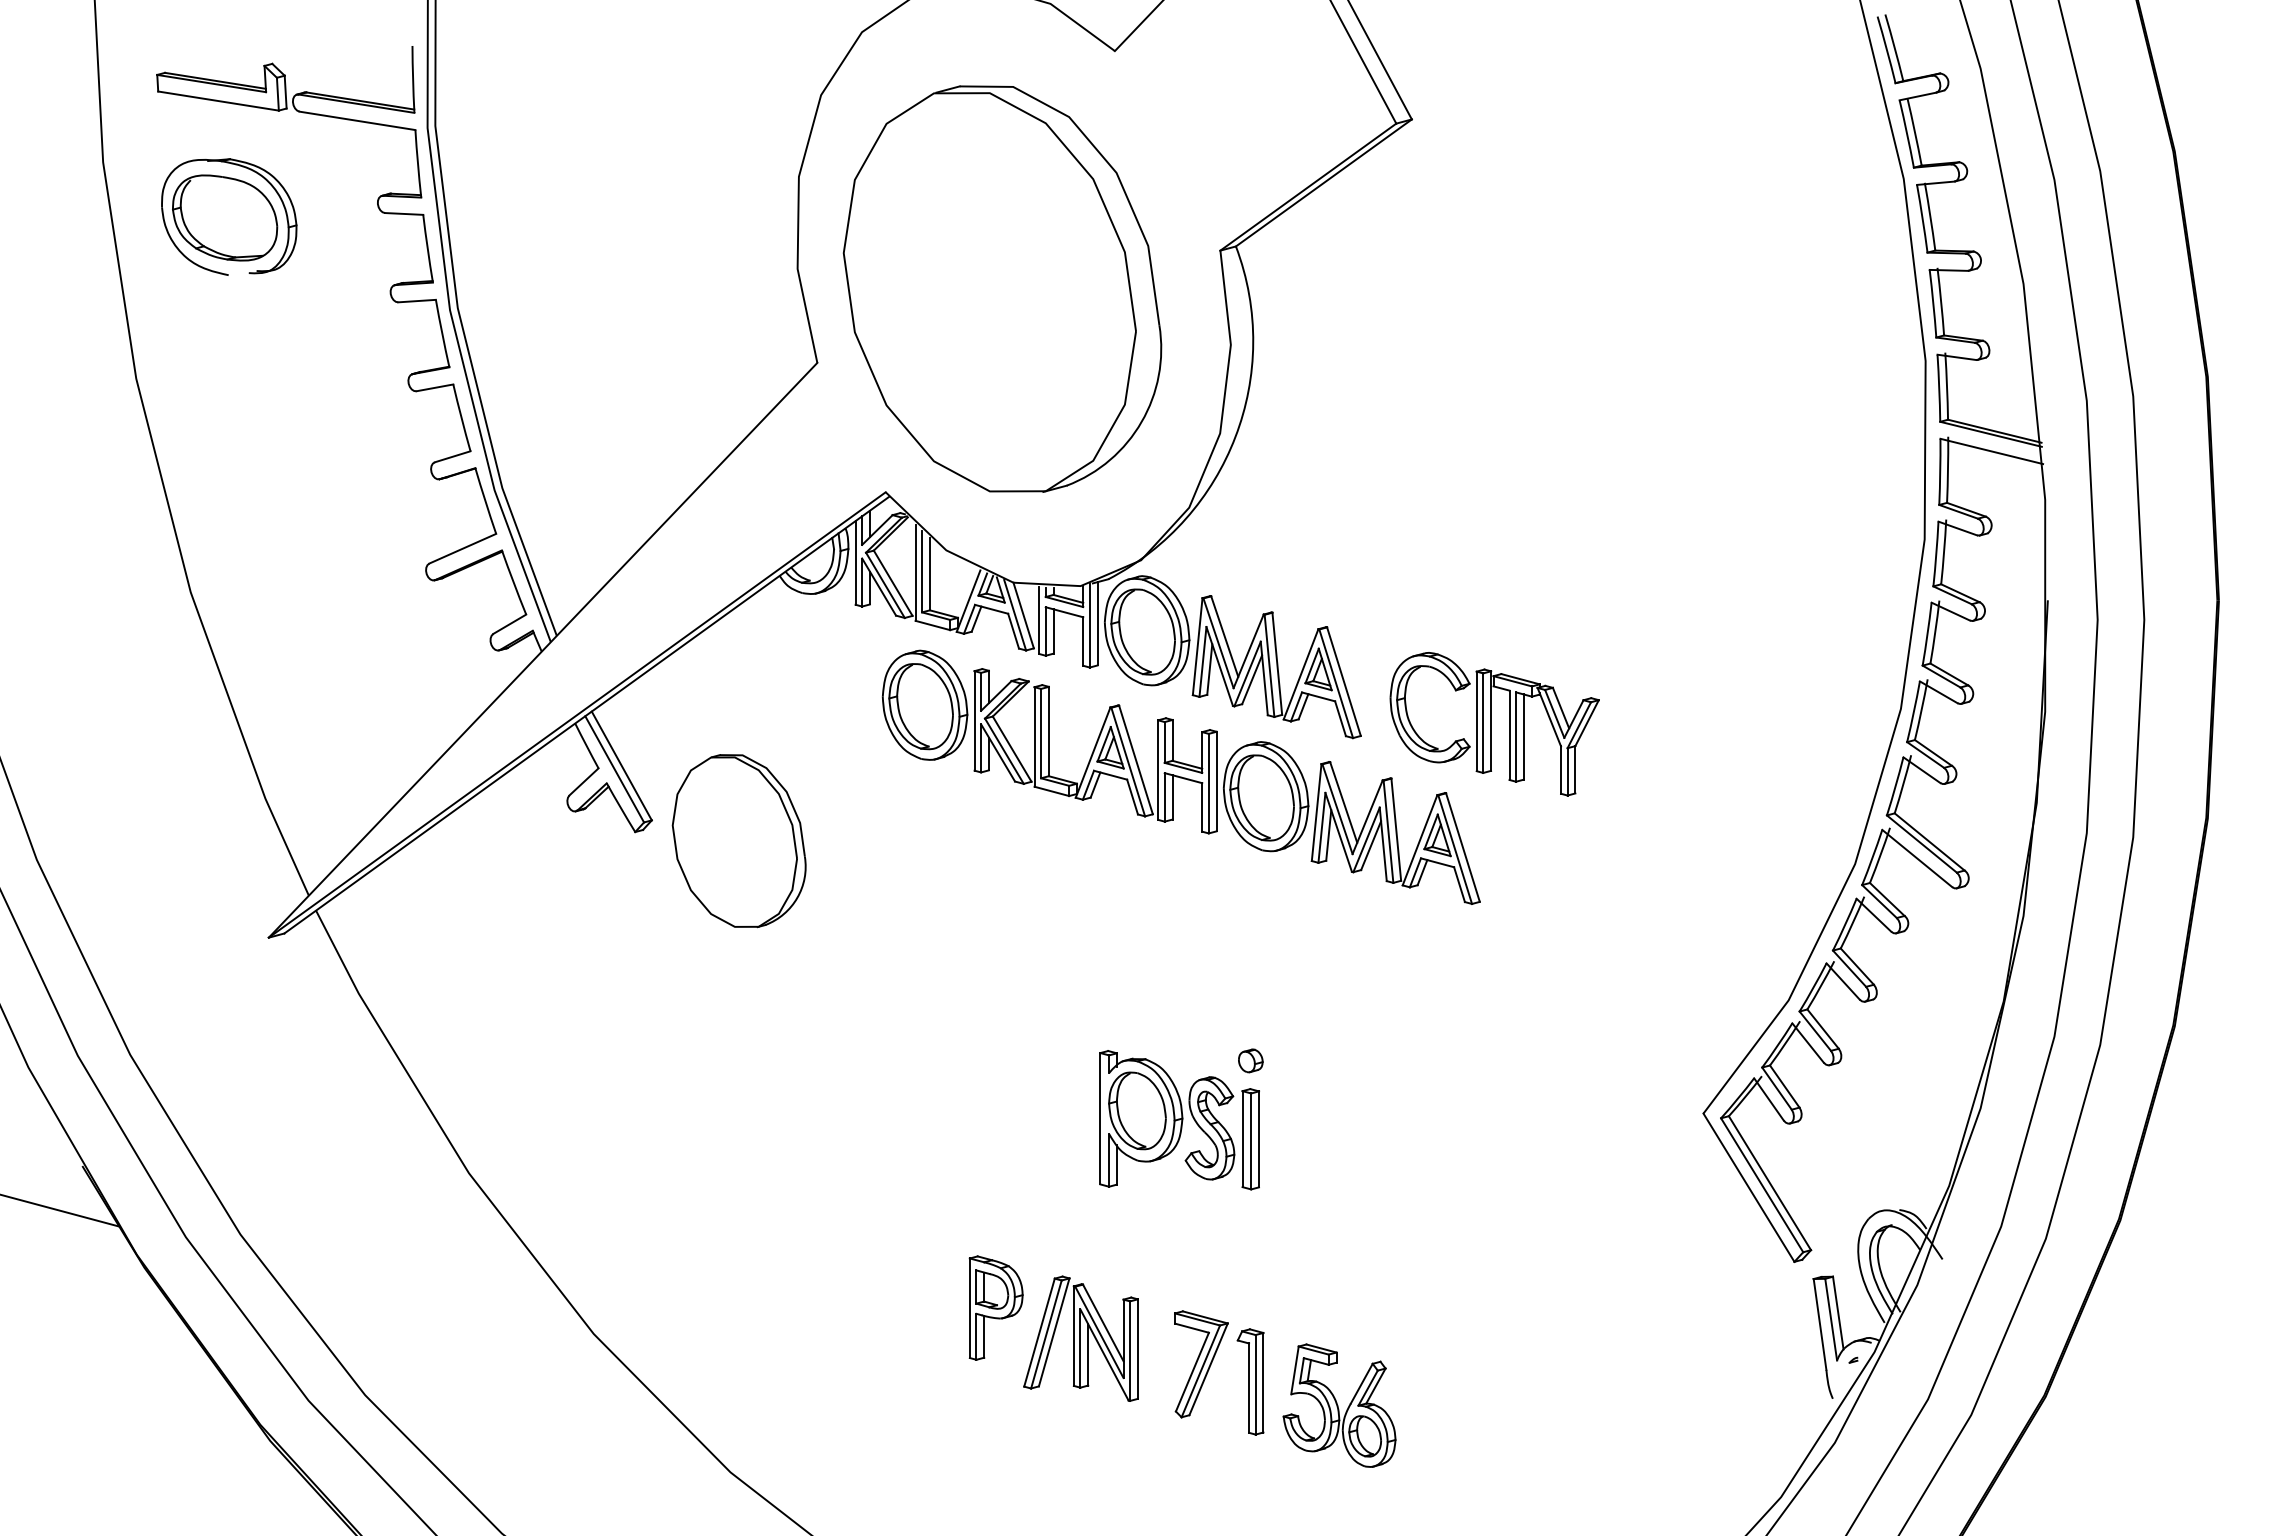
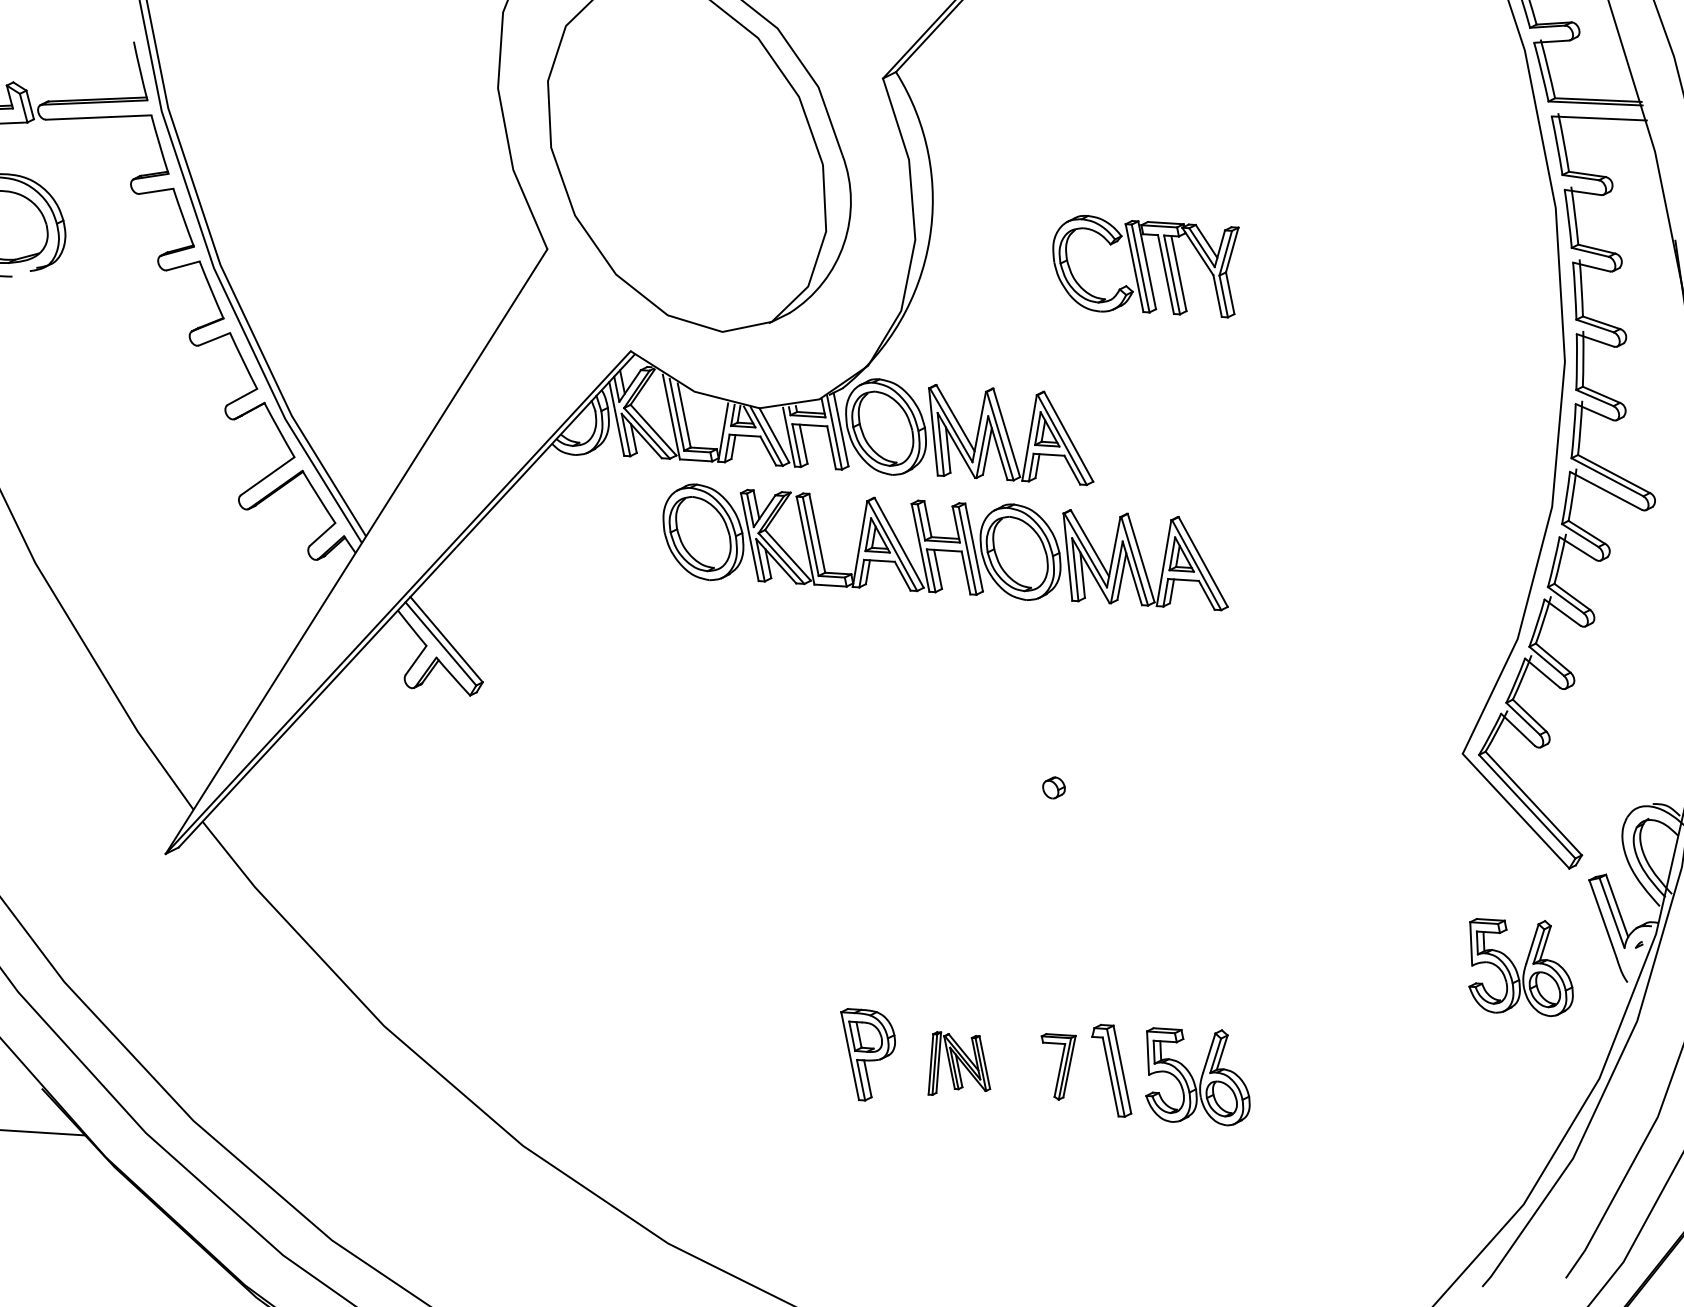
part: (1494, 724) -> (1150, 267), moved
part: (738, 841) -> (562, 685), removed
part: (1179, 1120) -> (1001, 853), removed
part: (1080, 1338) -> (953, 1063), size x0.6
part: (1715, 1357) -> (1516, 966), added
part: (1201, 1364) -> (1064, 1064), size x0.7

